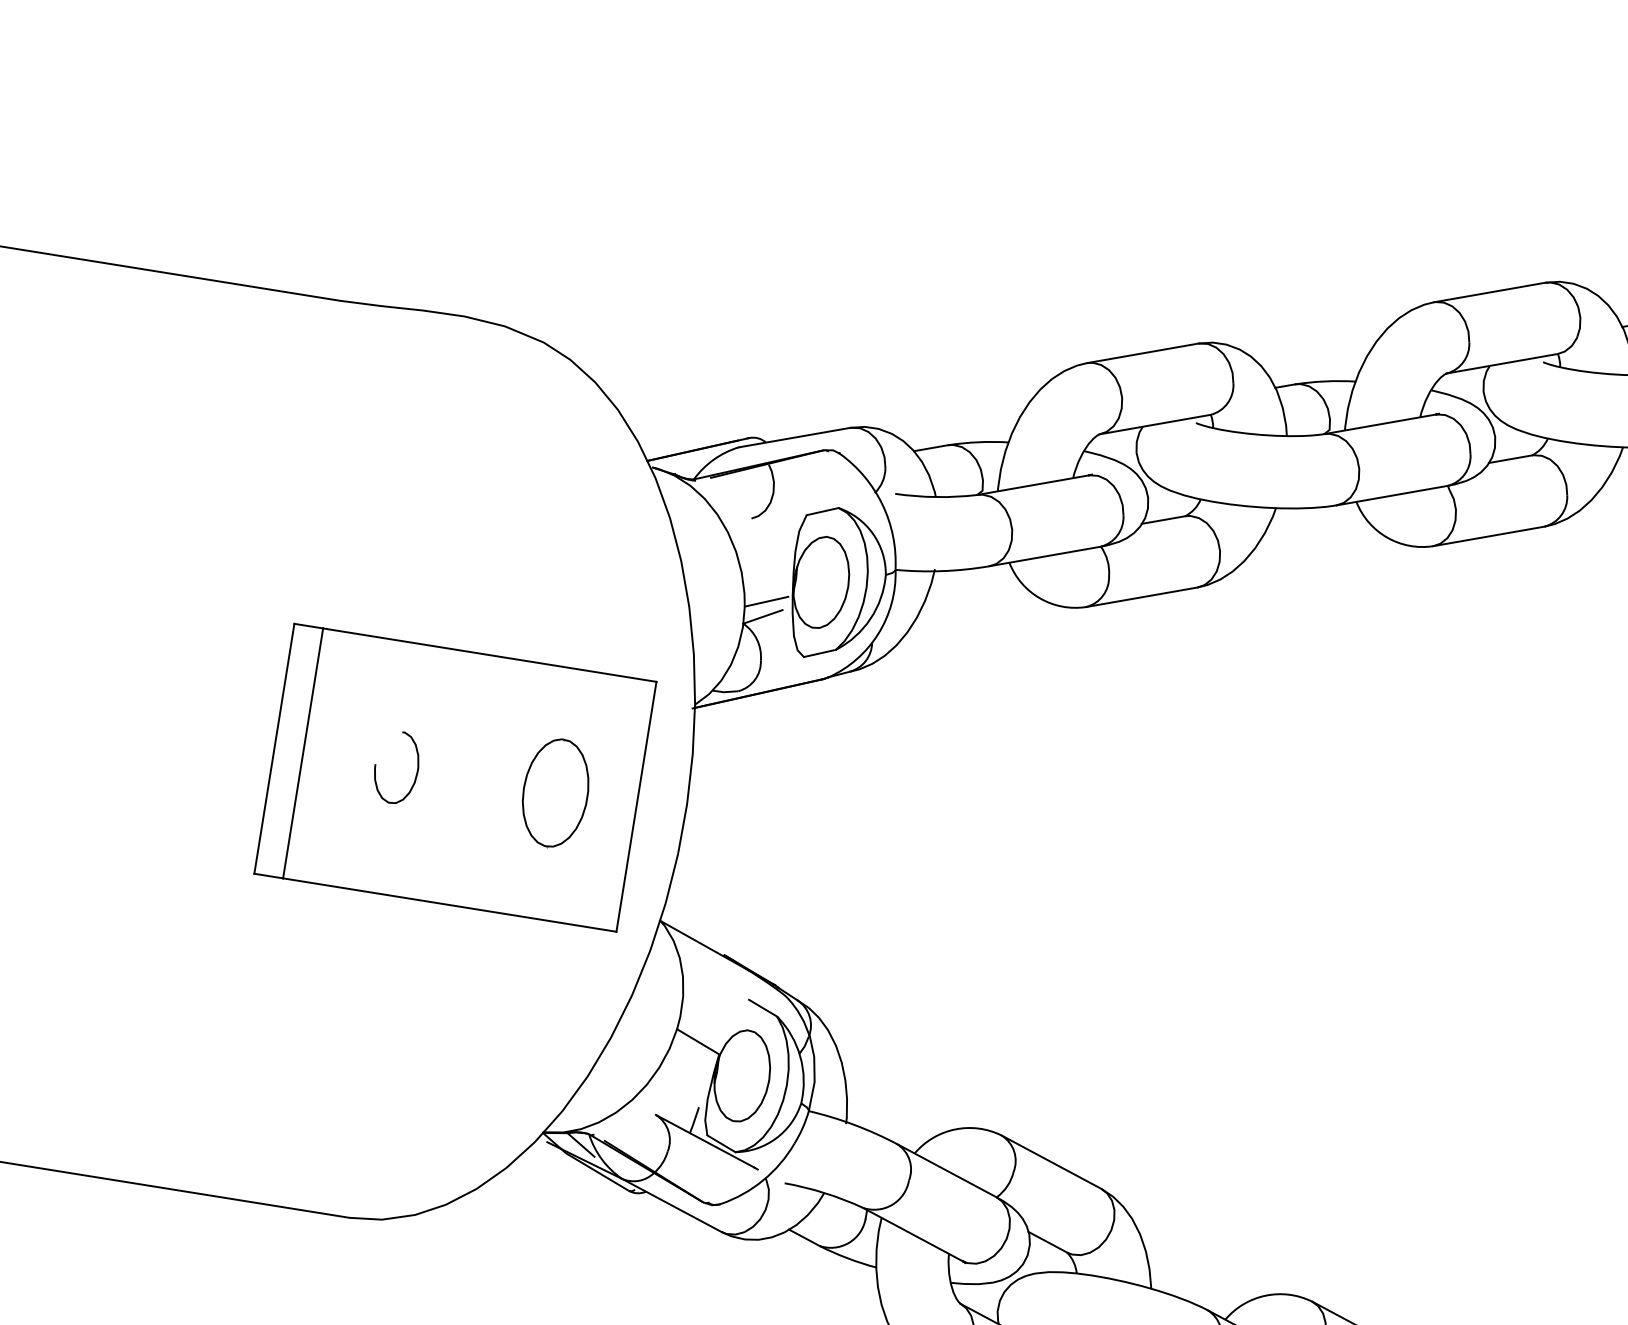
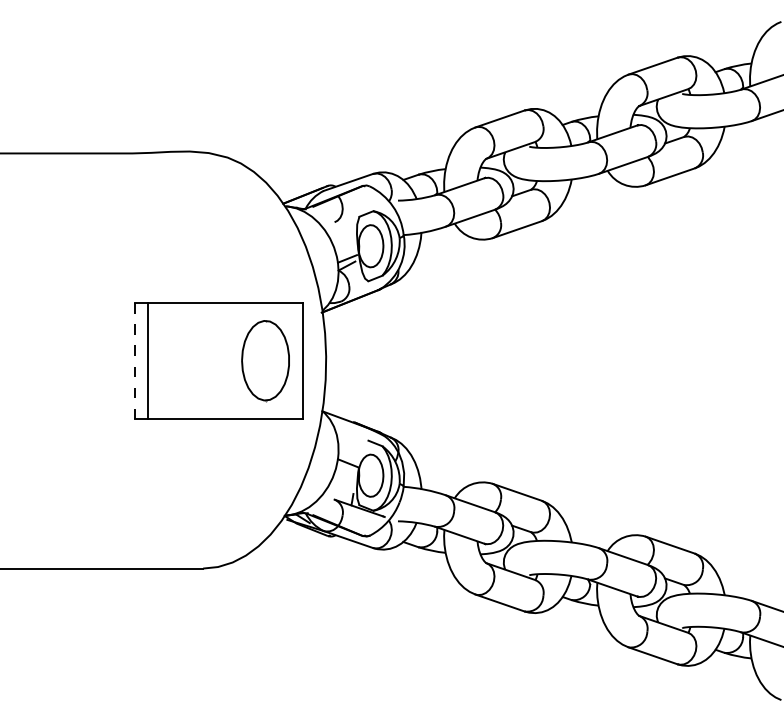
line: (275, 749) -> (135, 361), solid -> dashed
part: (377, 770) -> (183, 363), removed
part: (554, 794) -> (265, 361), size x1.6

